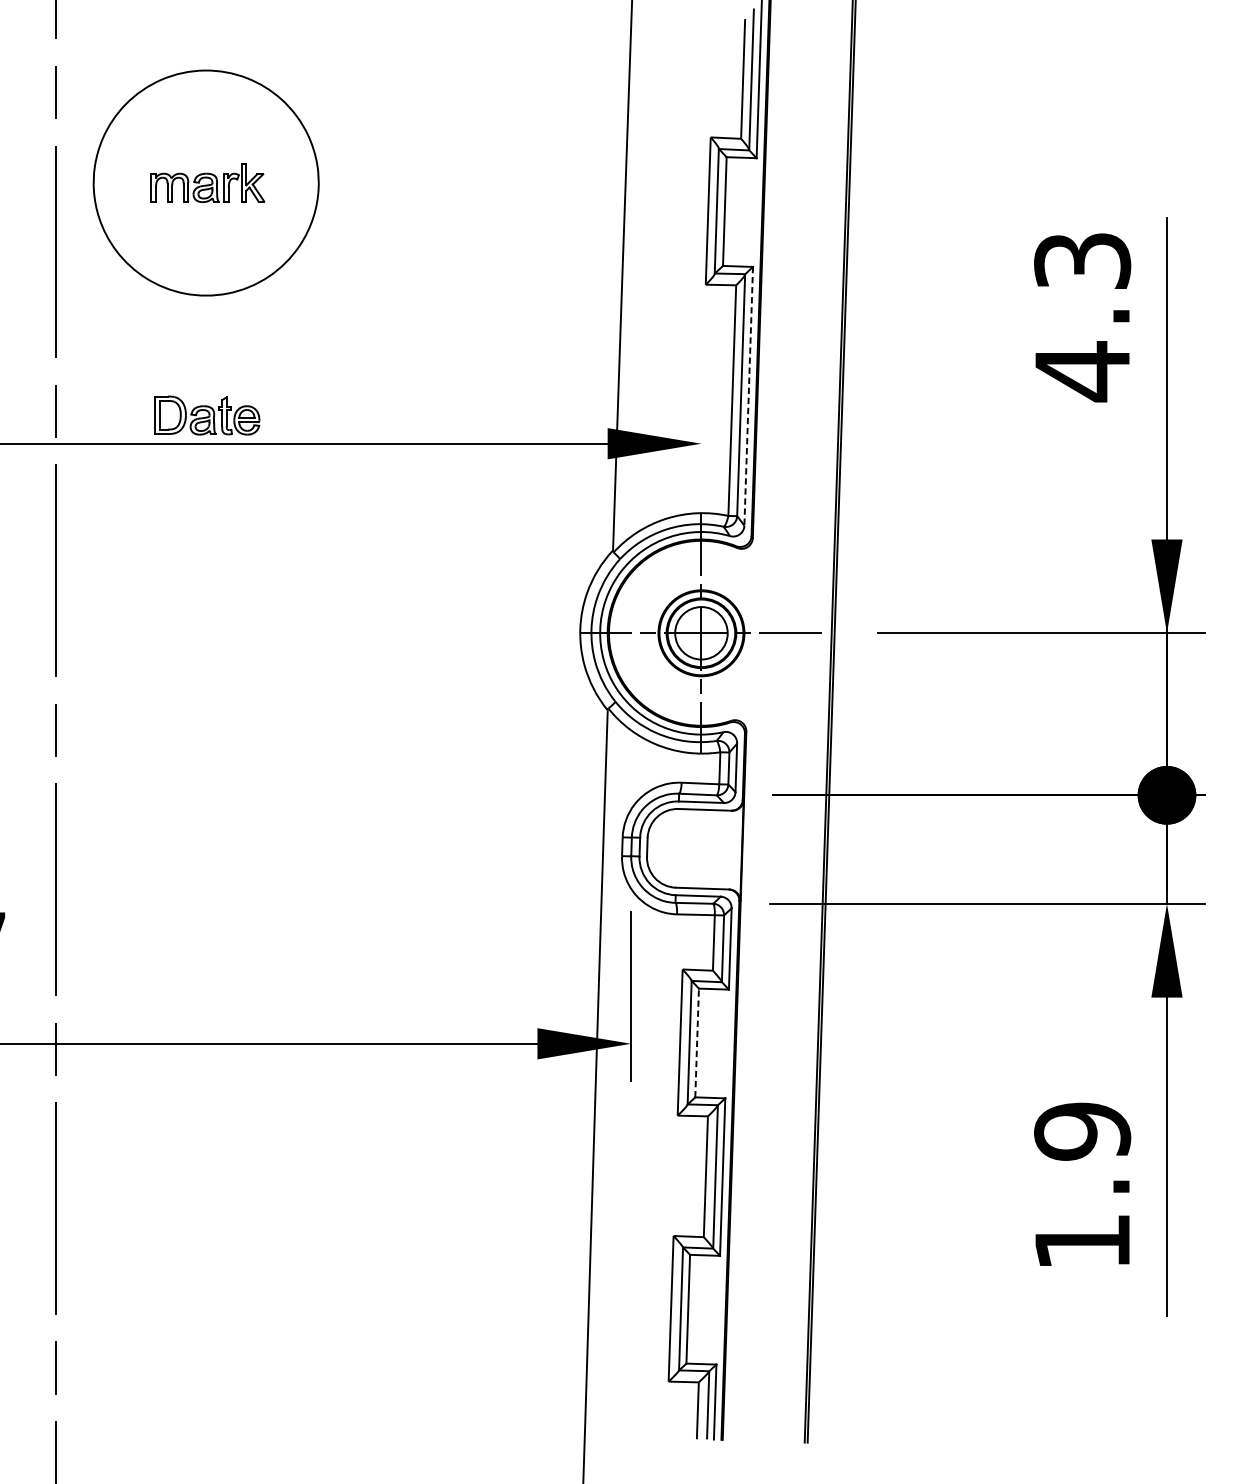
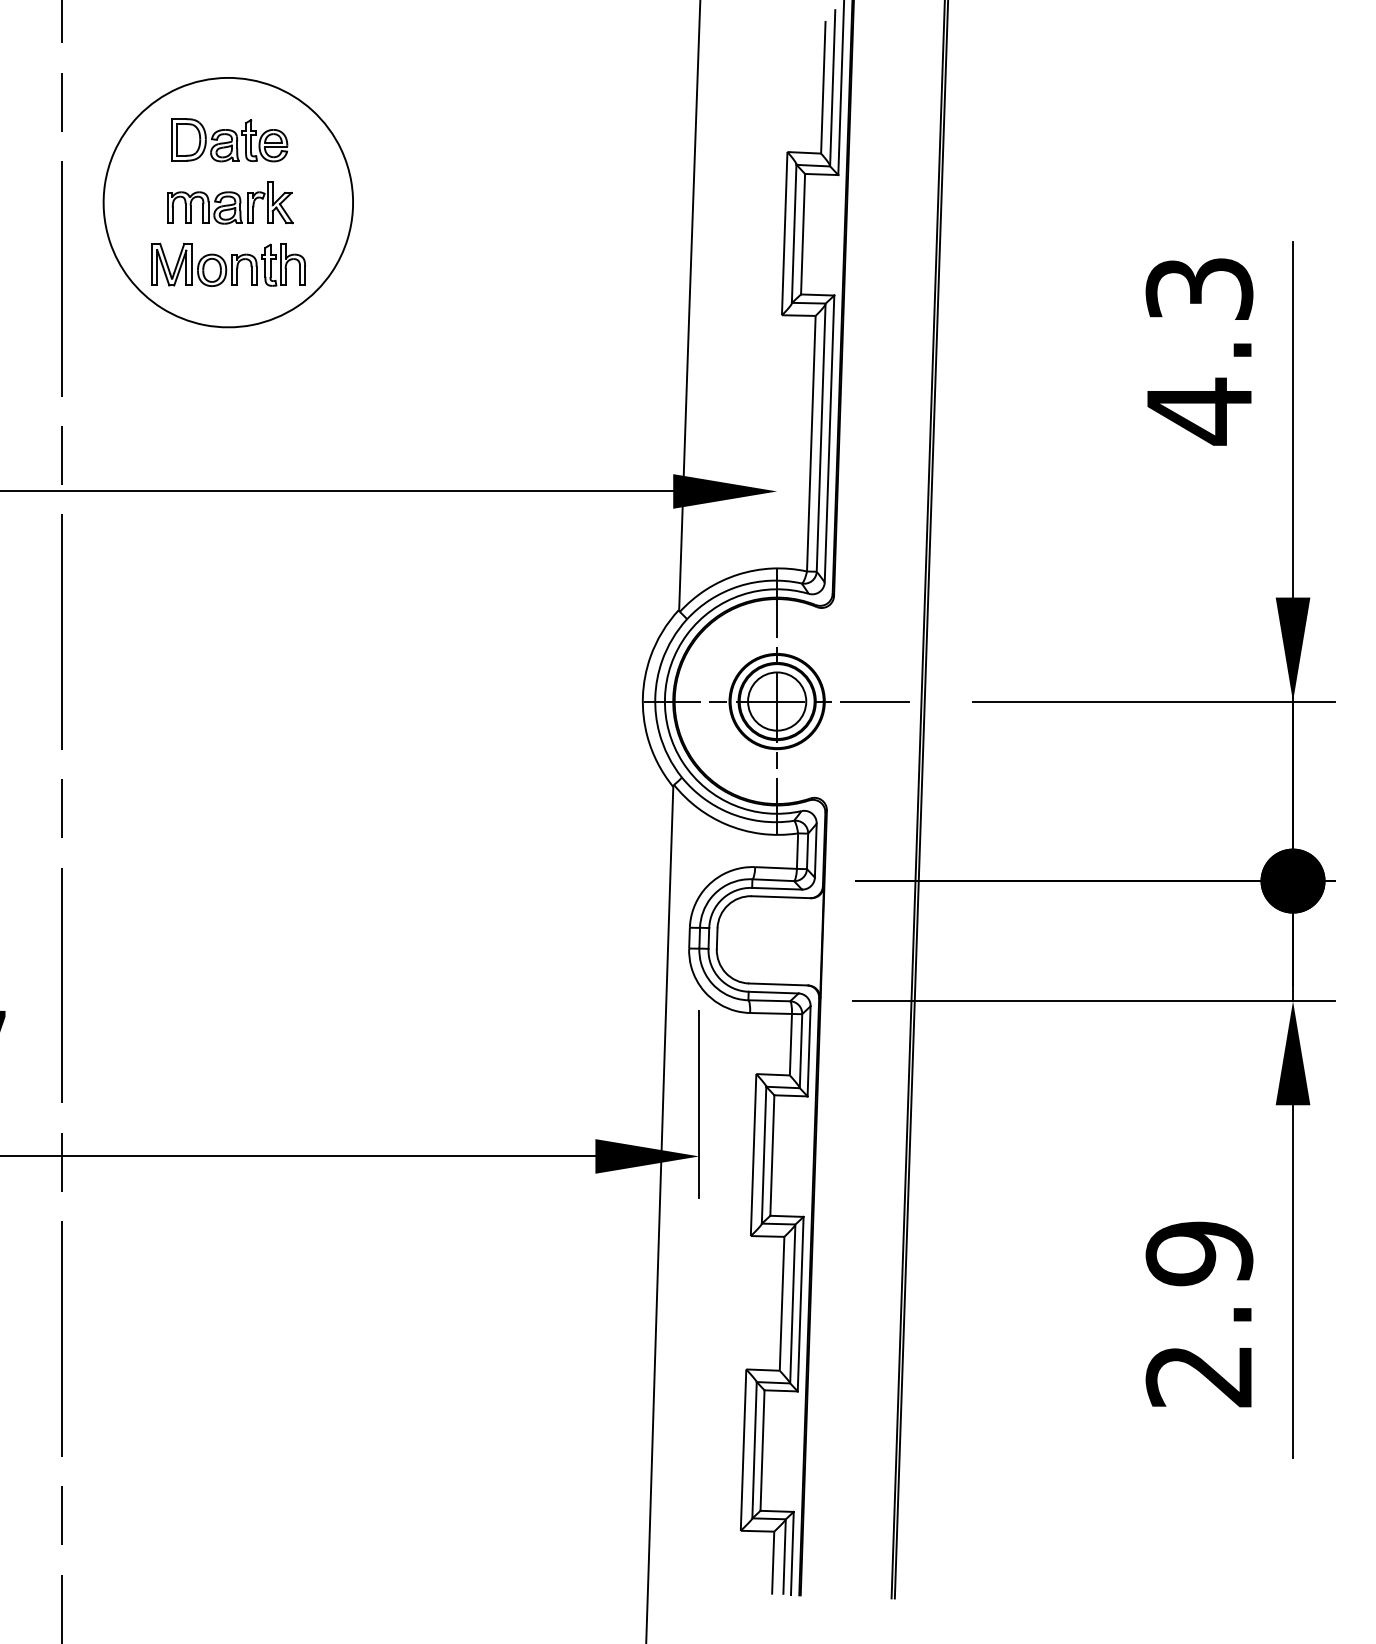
part: (206, 238) -> (228, 264), added
line: (748, 396) -> (829, 439), dashed -> solid
part: (207, 415) -> (229, 140), moved
line: (697, 1042) -> (772, 1155), dashed -> solid
text: (1081, 1242) -> (1198, 1376), 1.9 -> 2.9

